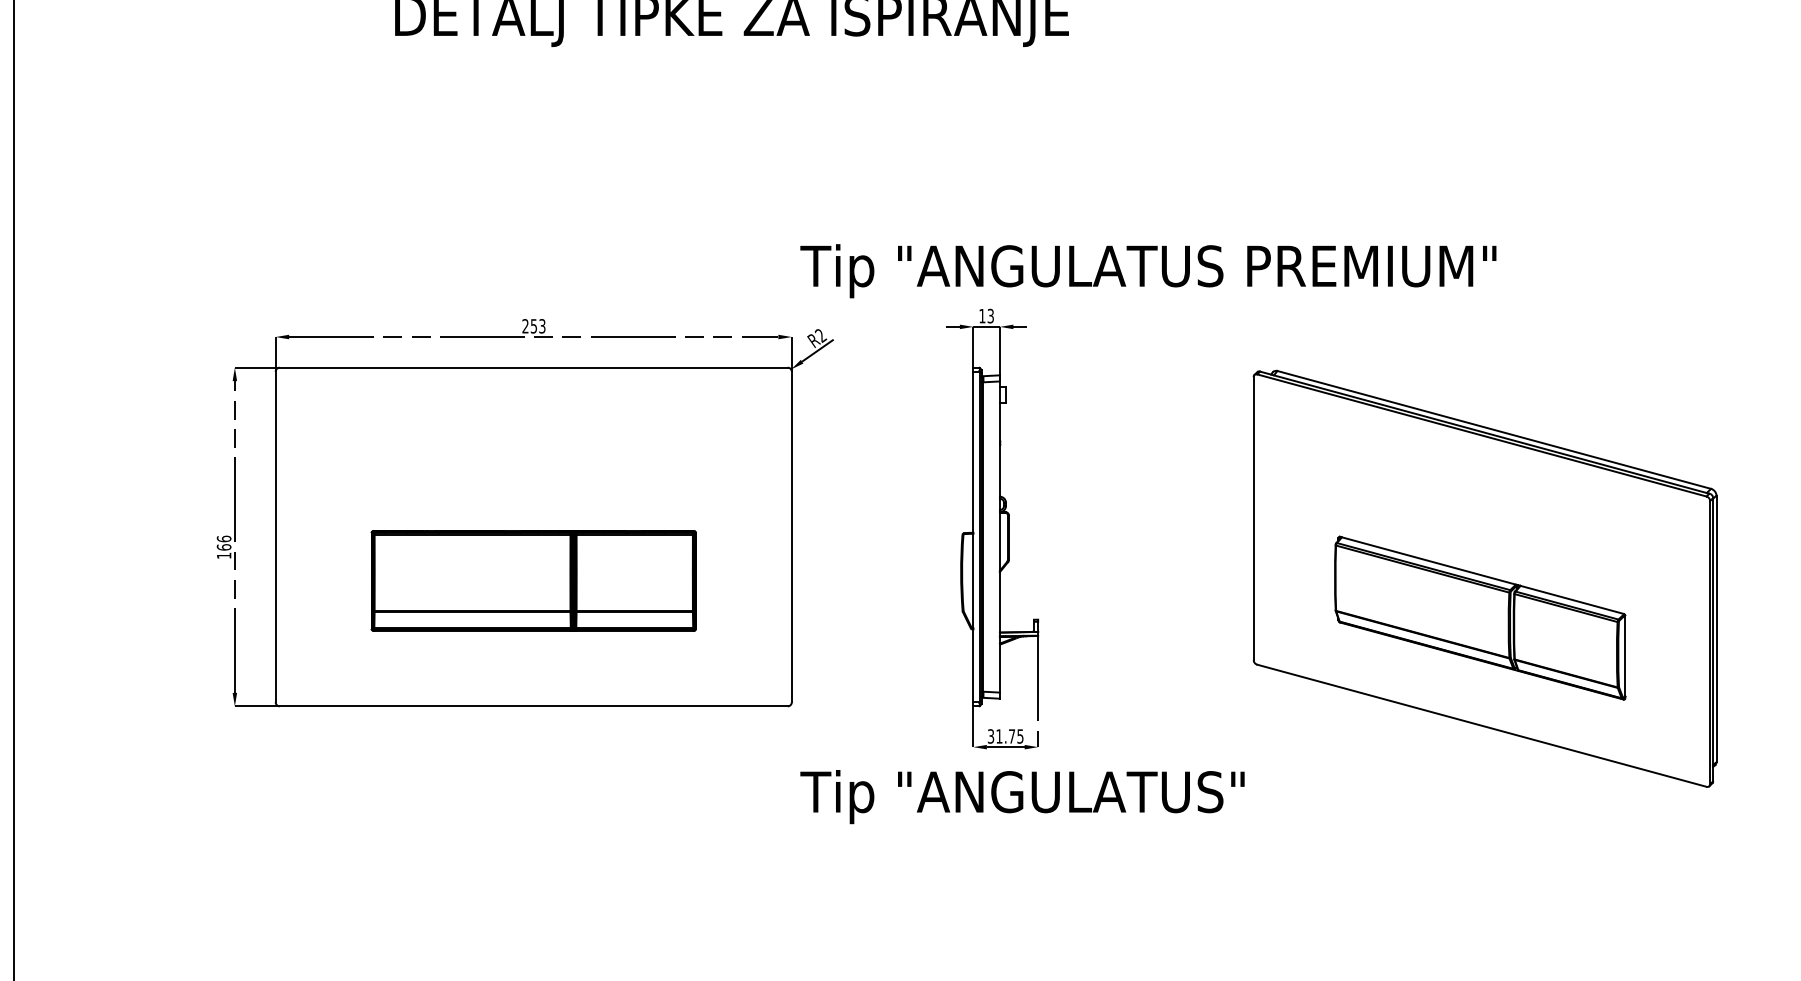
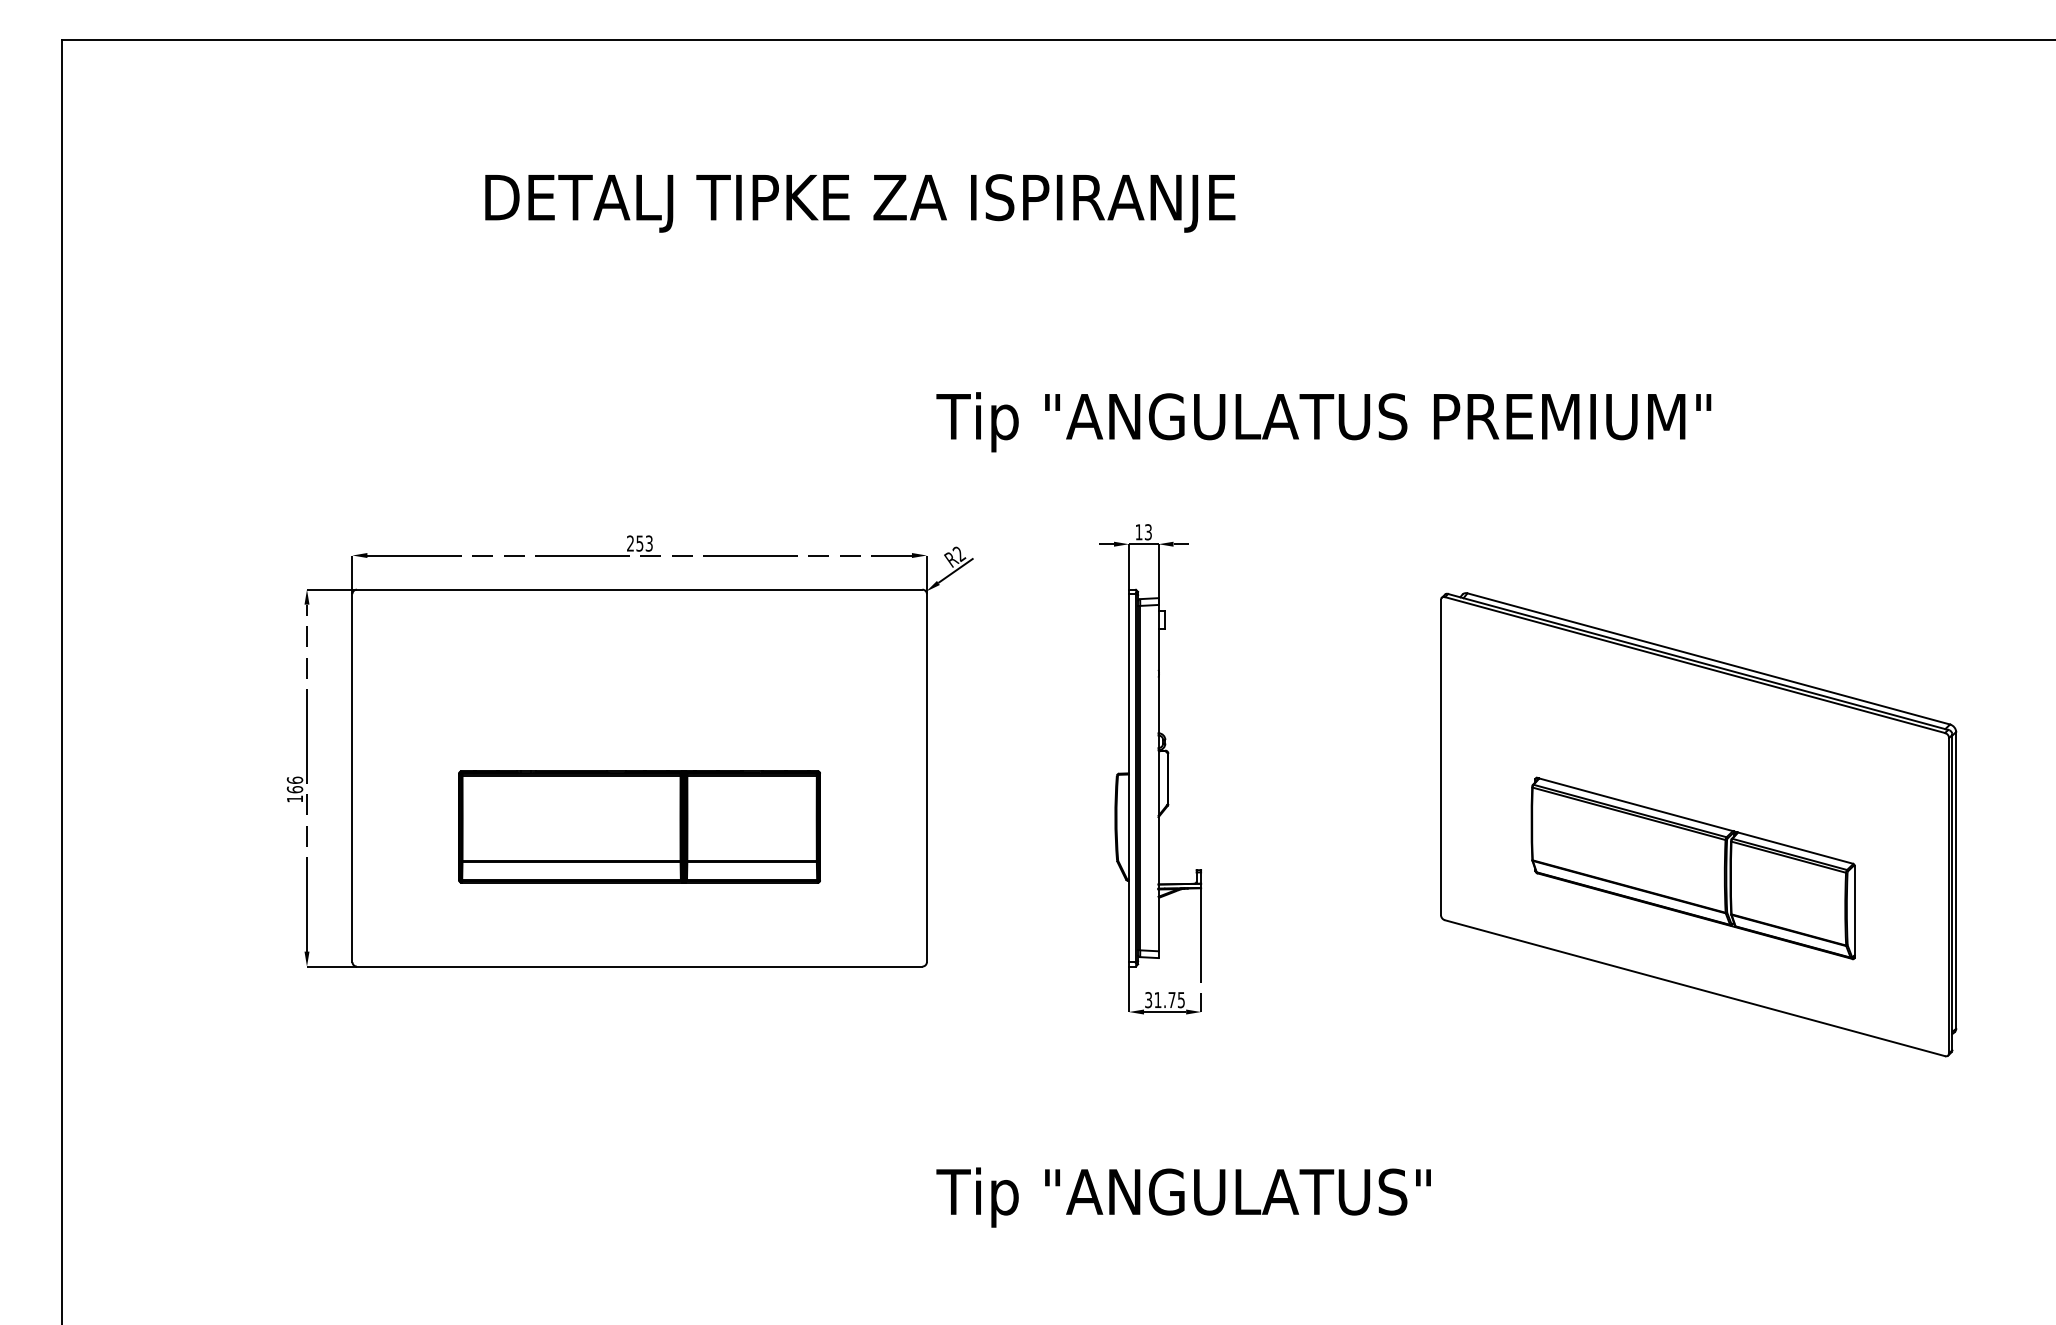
text: (1148, 271) -> (1323, 422), moved
text: (1022, 796) -> (1183, 1197), moved

